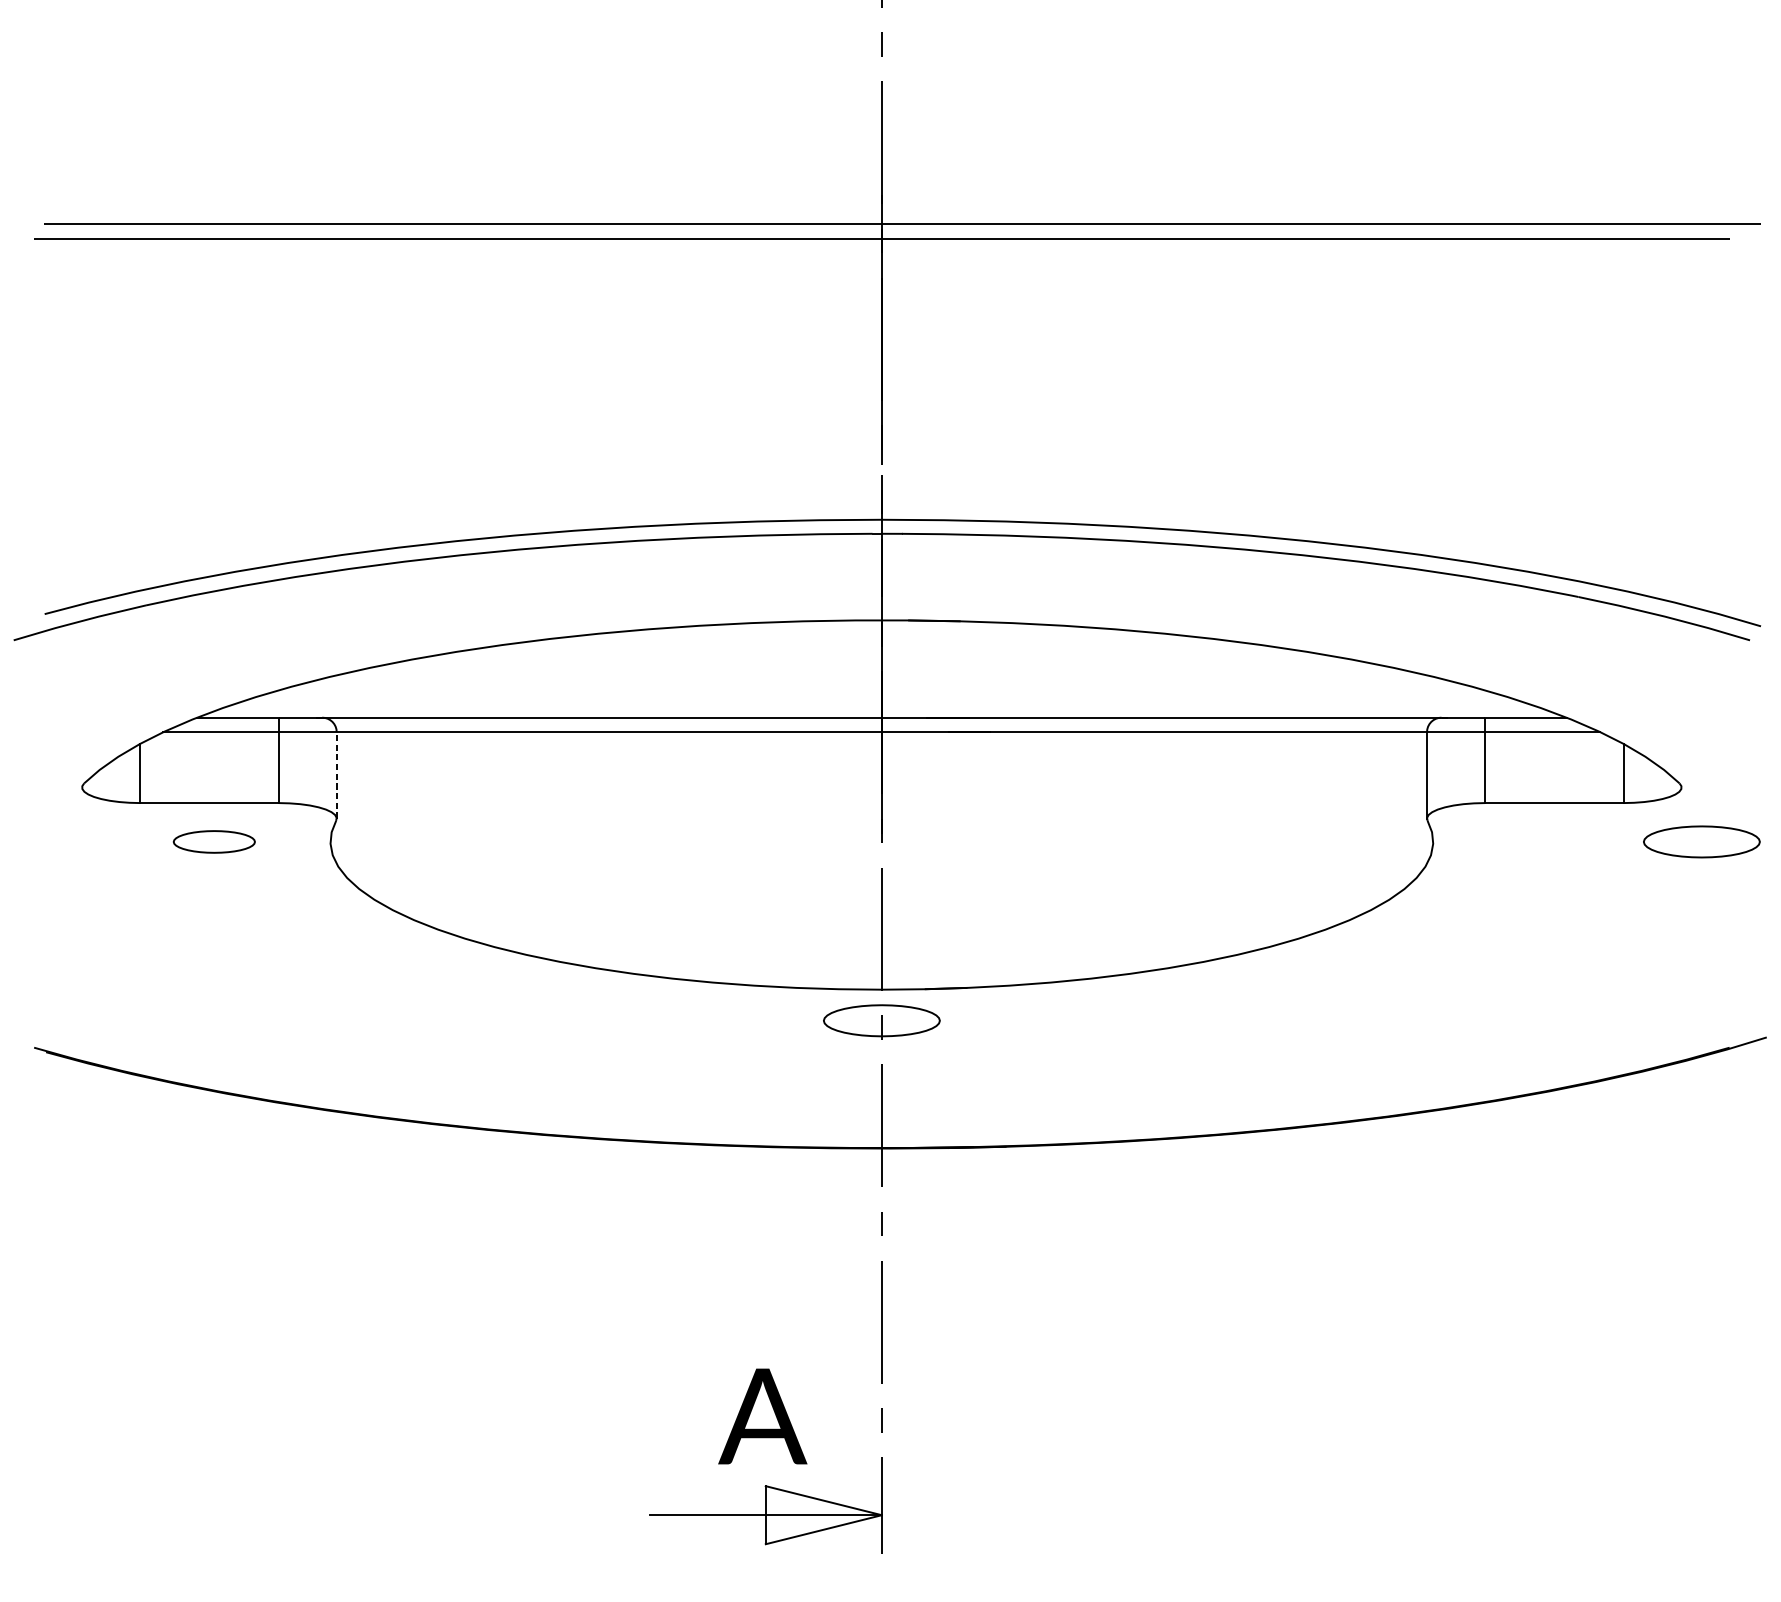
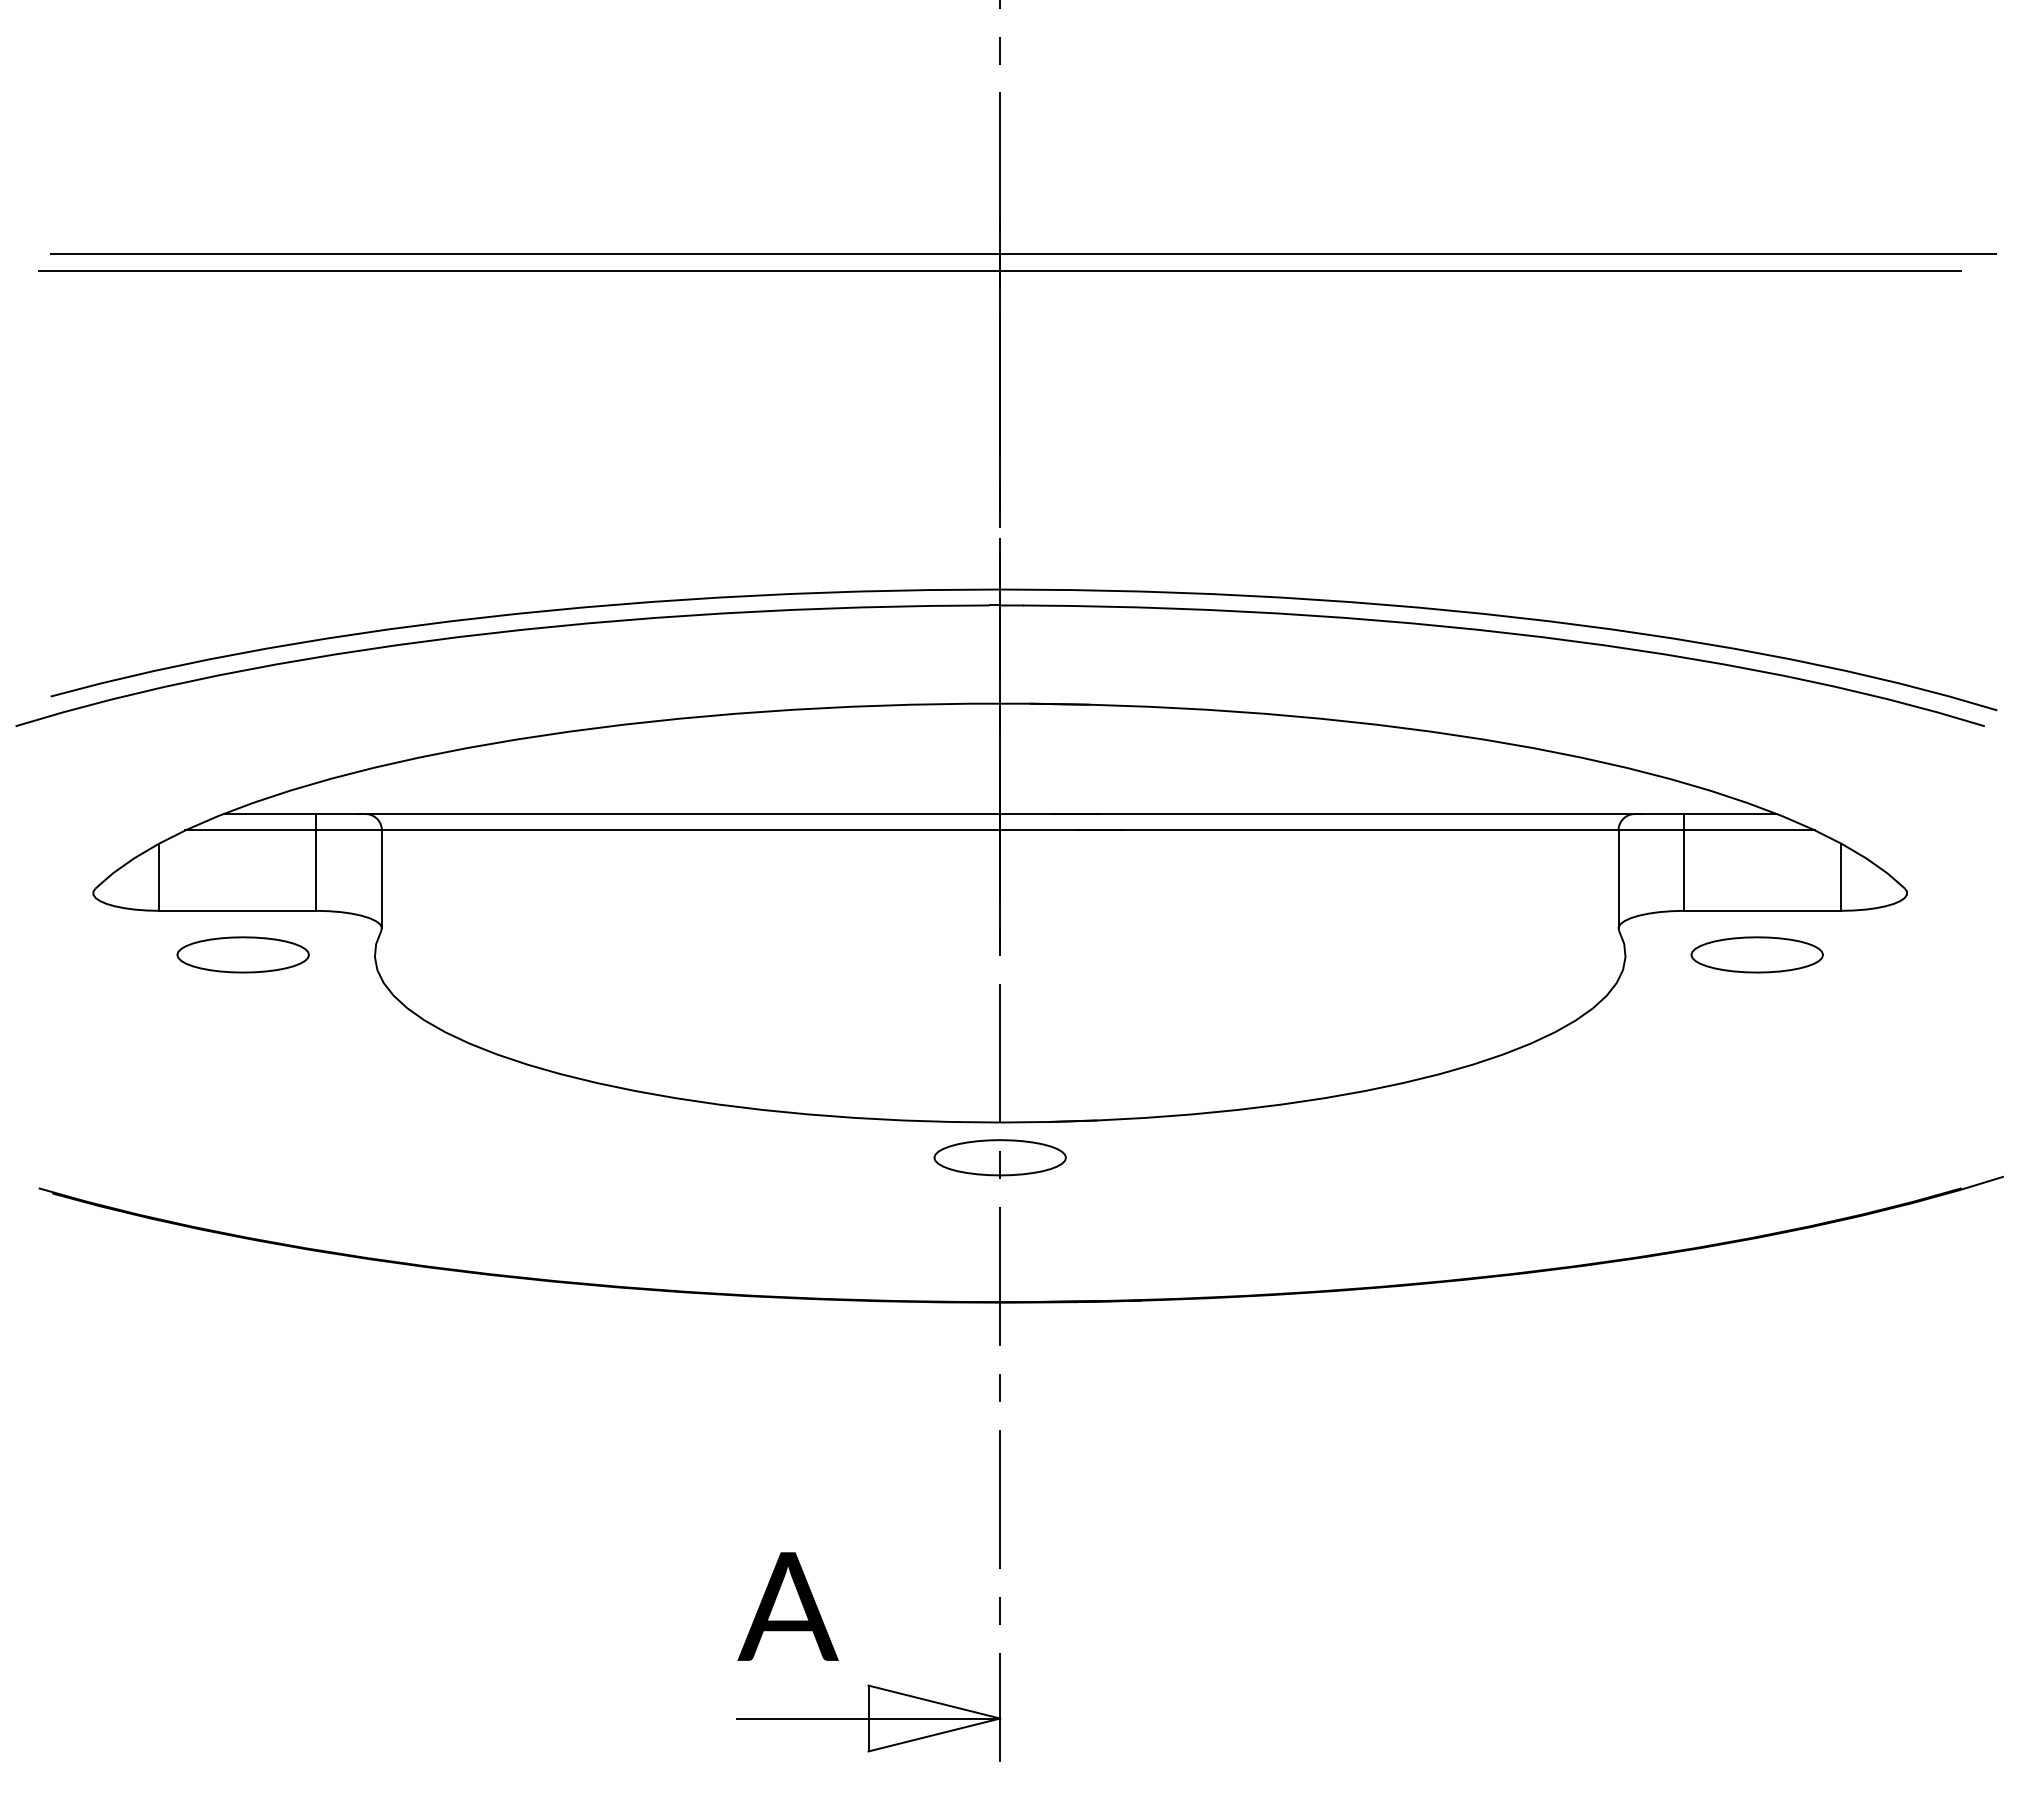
line: (336, 774) -> (381, 878), dashed -> solid
part: (213, 841) -> (242, 954), size x1.43
part: (1701, 841) -> (1756, 954), moved
text: (762, 1416) -> (787, 1606), moved

